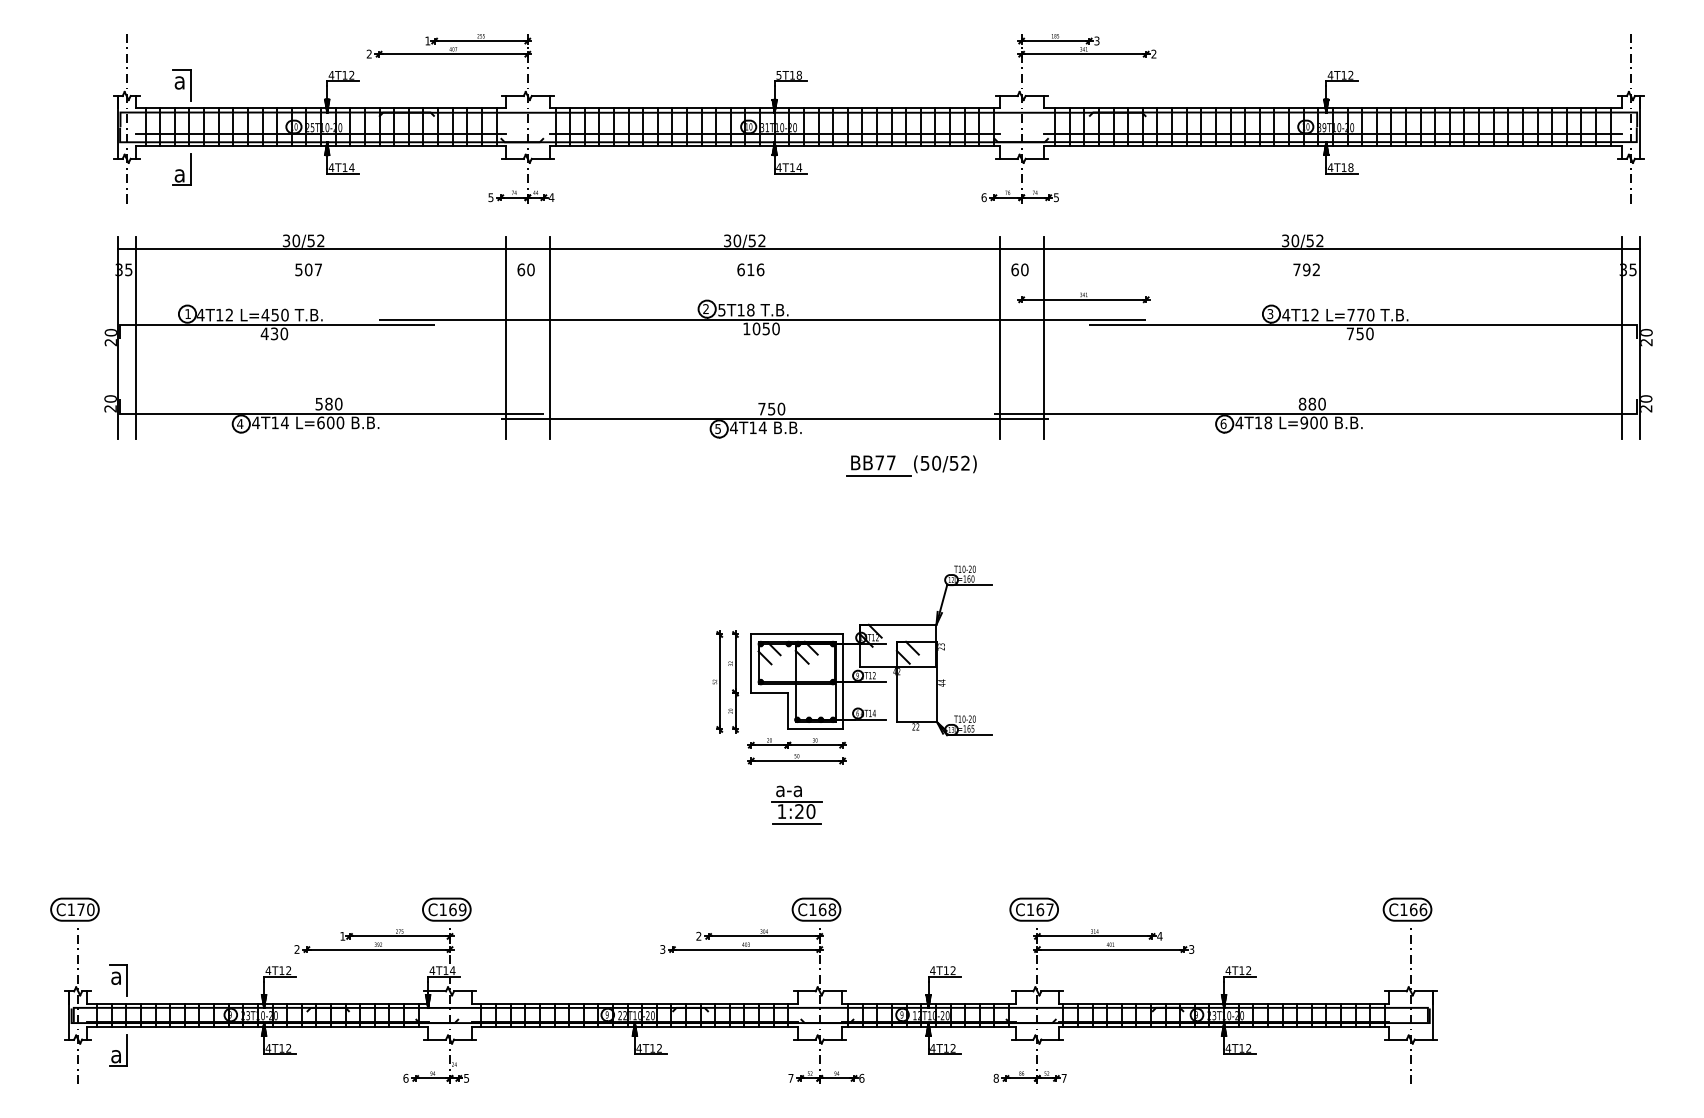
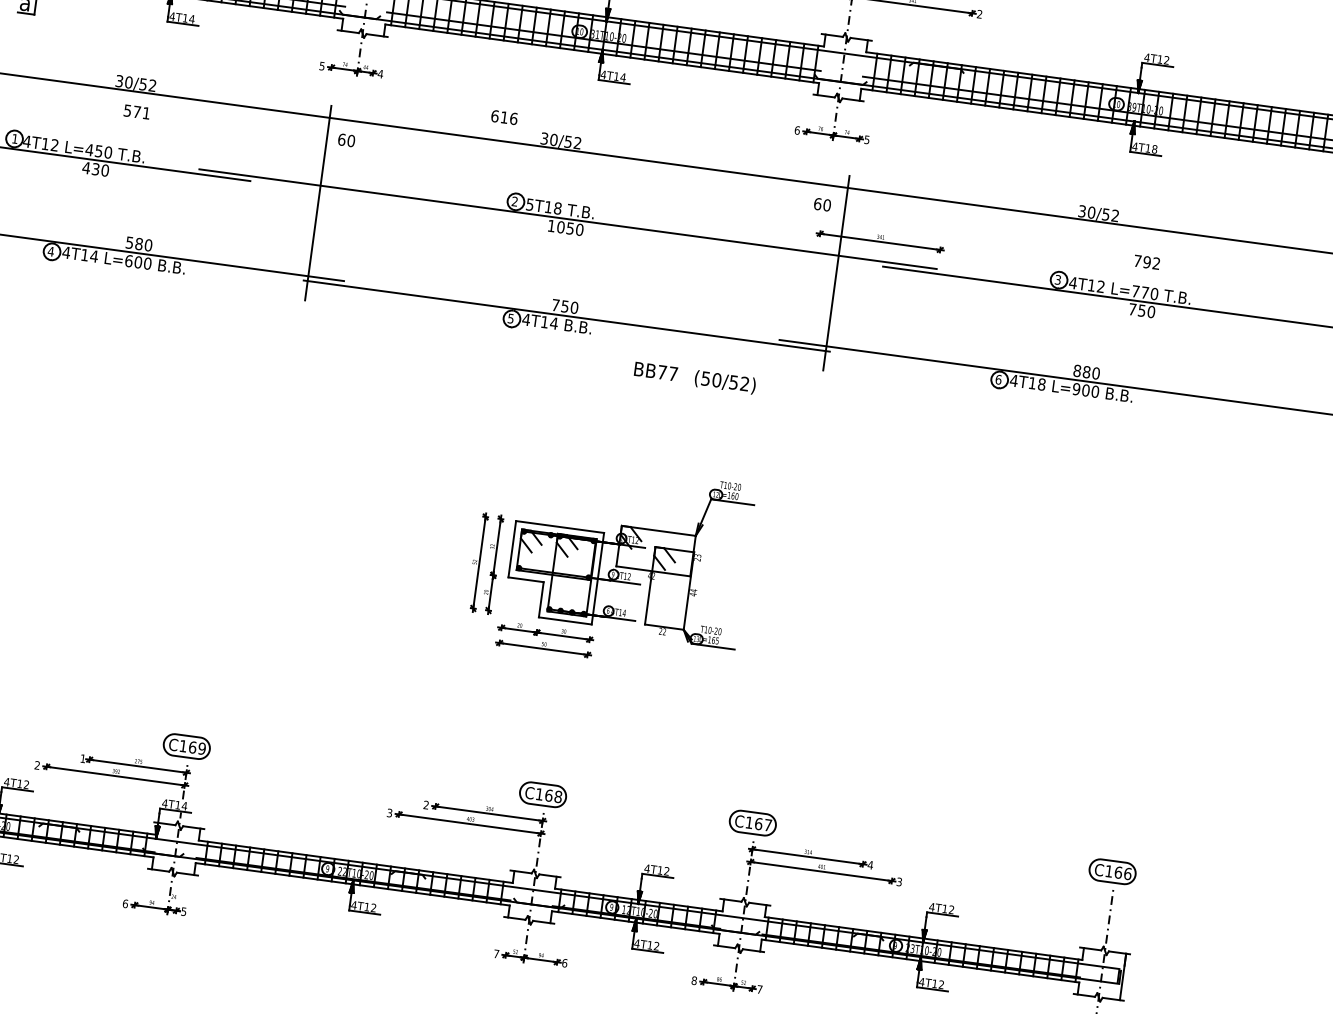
text: (313, 269) -> (141, 112), 507 -> 571
text: (750, 269) -> (504, 117), moved
text: (1306, 269) -> (1146, 261), moved
line: (549, 337) -> (360, 208), removed
line: (999, 337) -> (793, 267), removed
line: (878, 475) -> (659, 384), removed
part: (796, 804) -> (537, 690), removed

